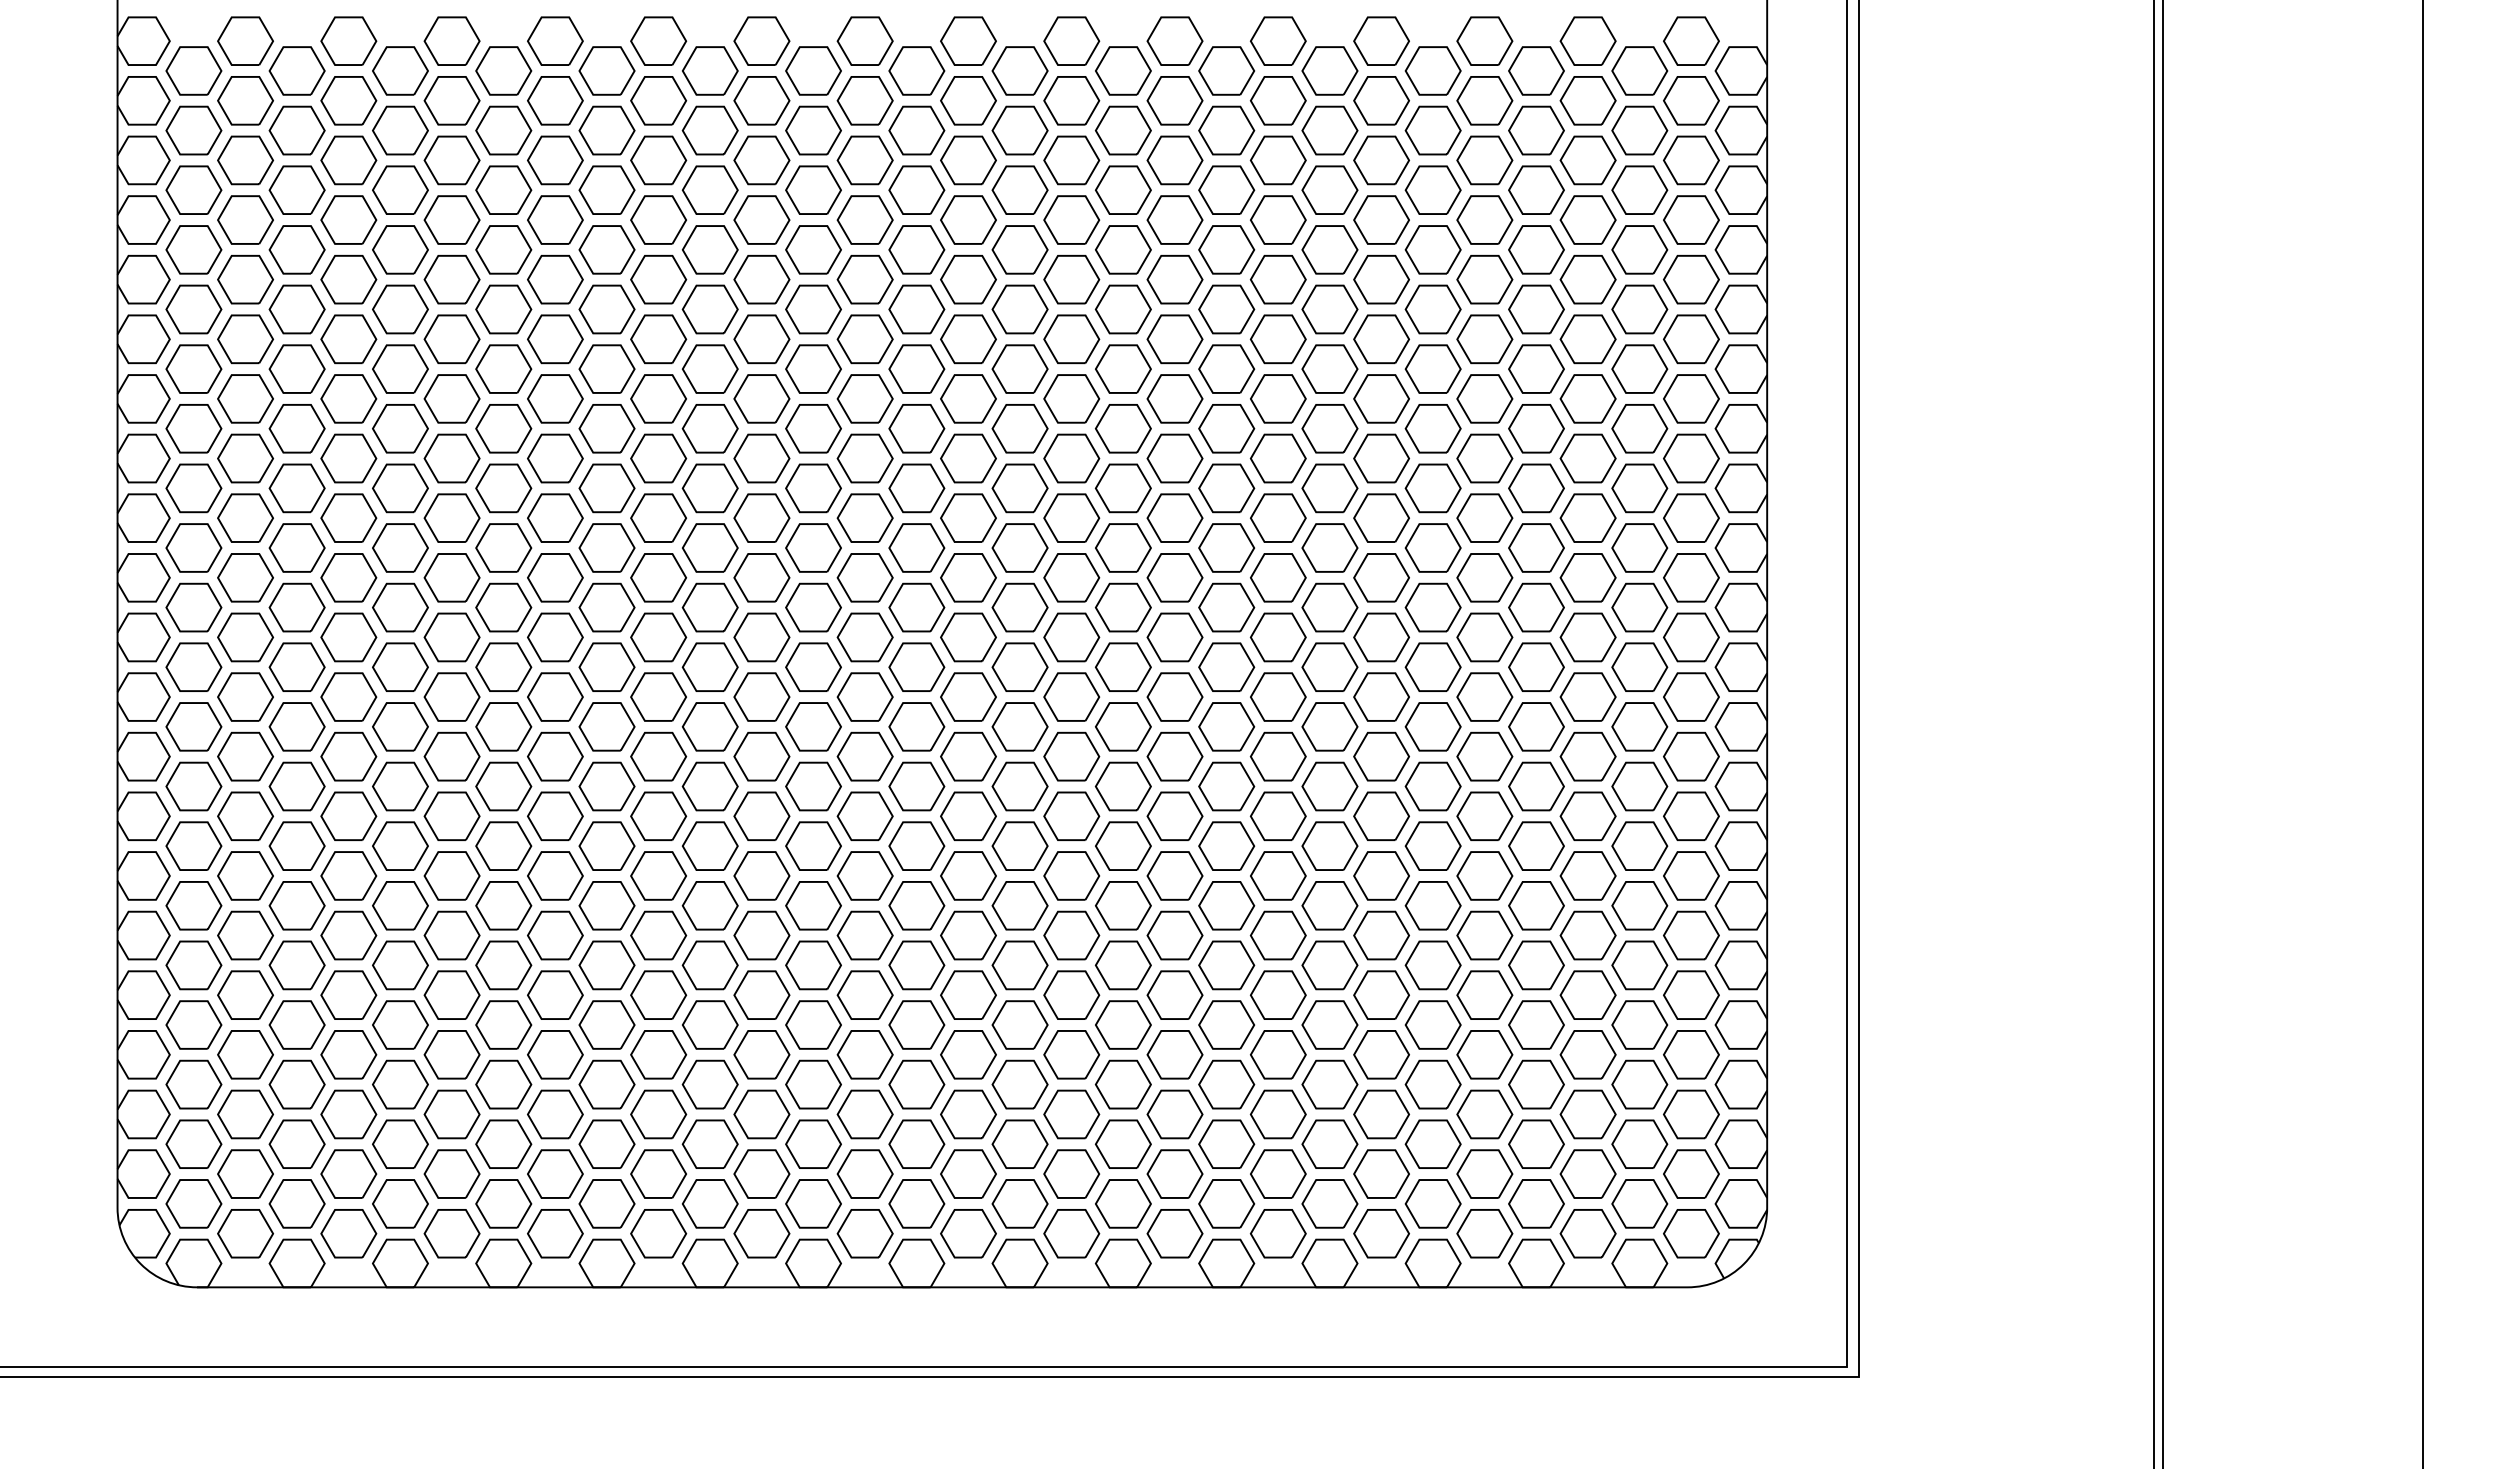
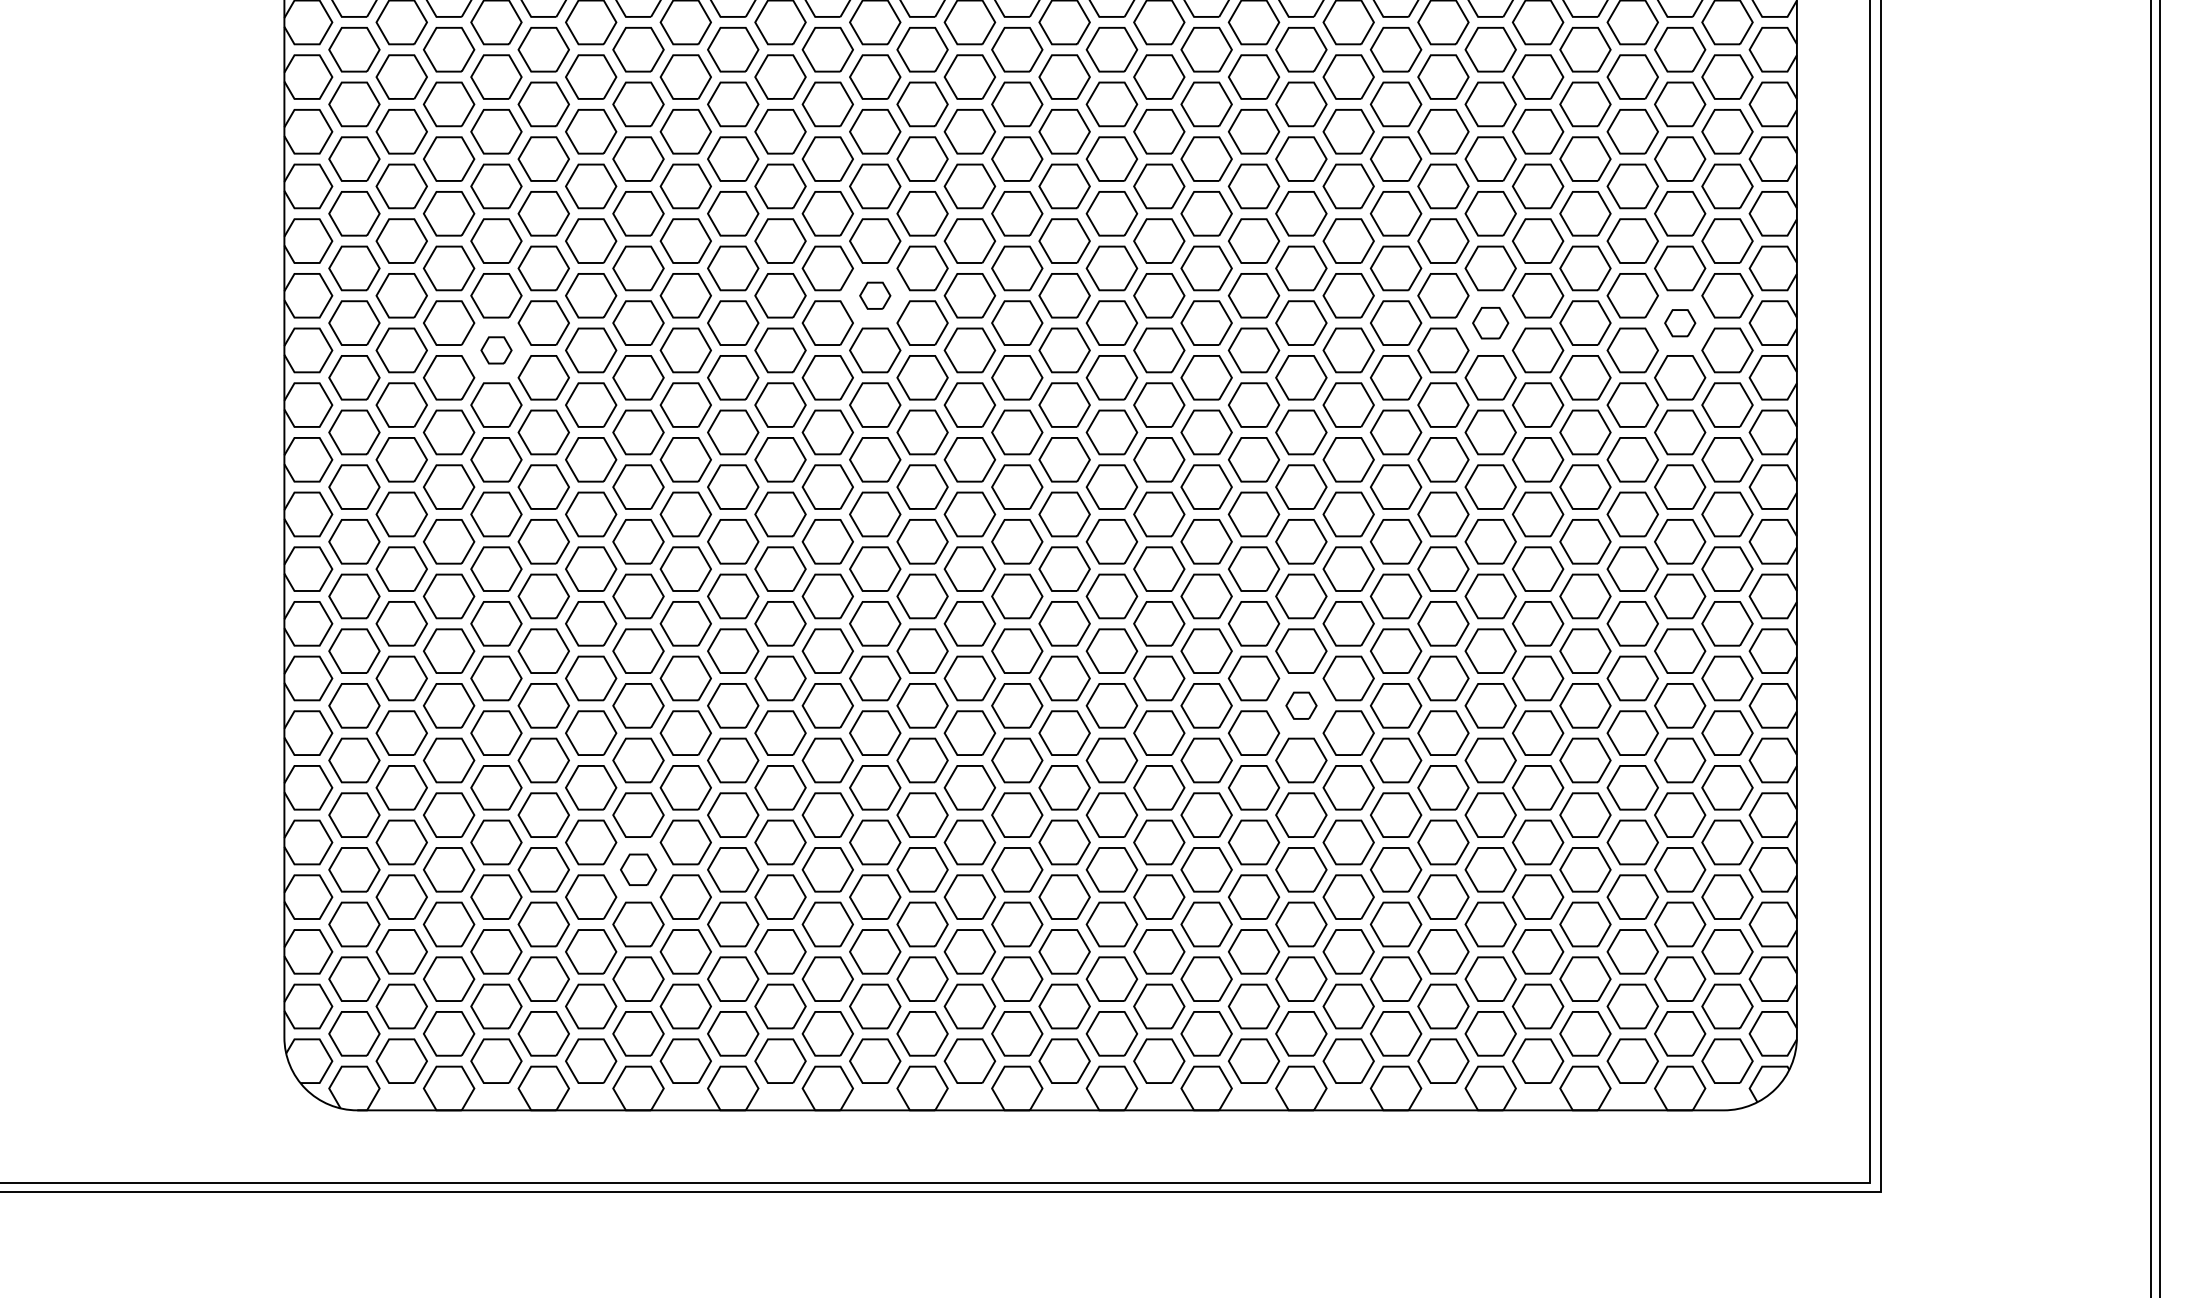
part: (761, 398) -> (874, 295), size x0.6
part: (1432, 428) -> (1490, 322), size x0.7
part: (1639, 428) -> (1679, 322), size x0.6
part: (348, 458) -> (496, 350), size x0.6
part: (1226, 845) -> (1301, 705), size x0.6
part: (503, 1024) -> (638, 869), size x0.7

